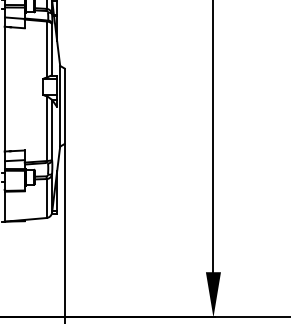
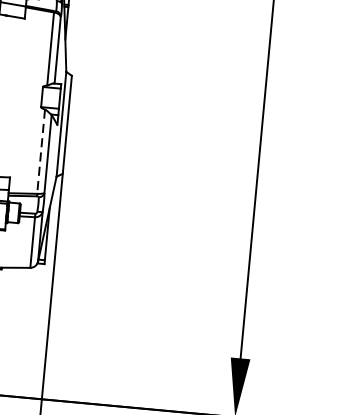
line: (46, 129) -> (40, 152), solid -> dashed

